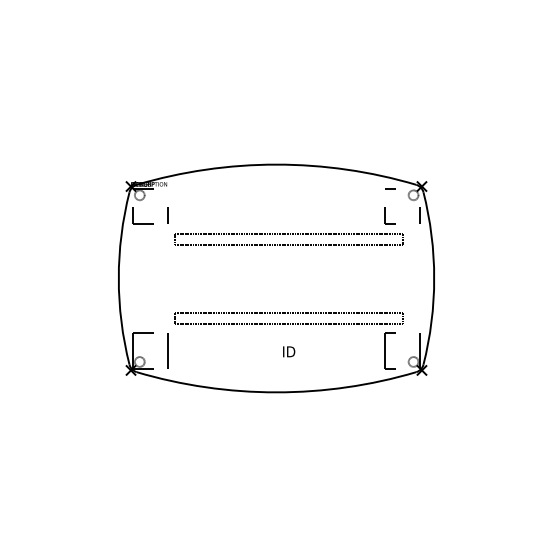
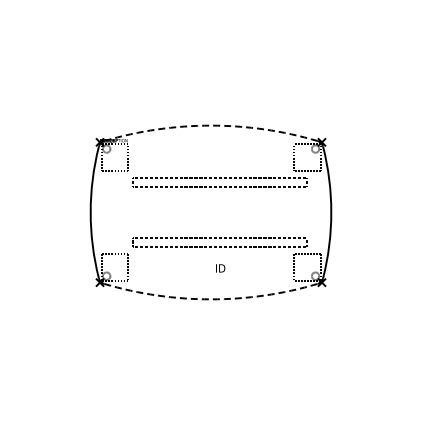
arc: (275, 164) -> (210, 125), solid -> dashed
arc: (275, 392) -> (210, 299), solid -> dashed

